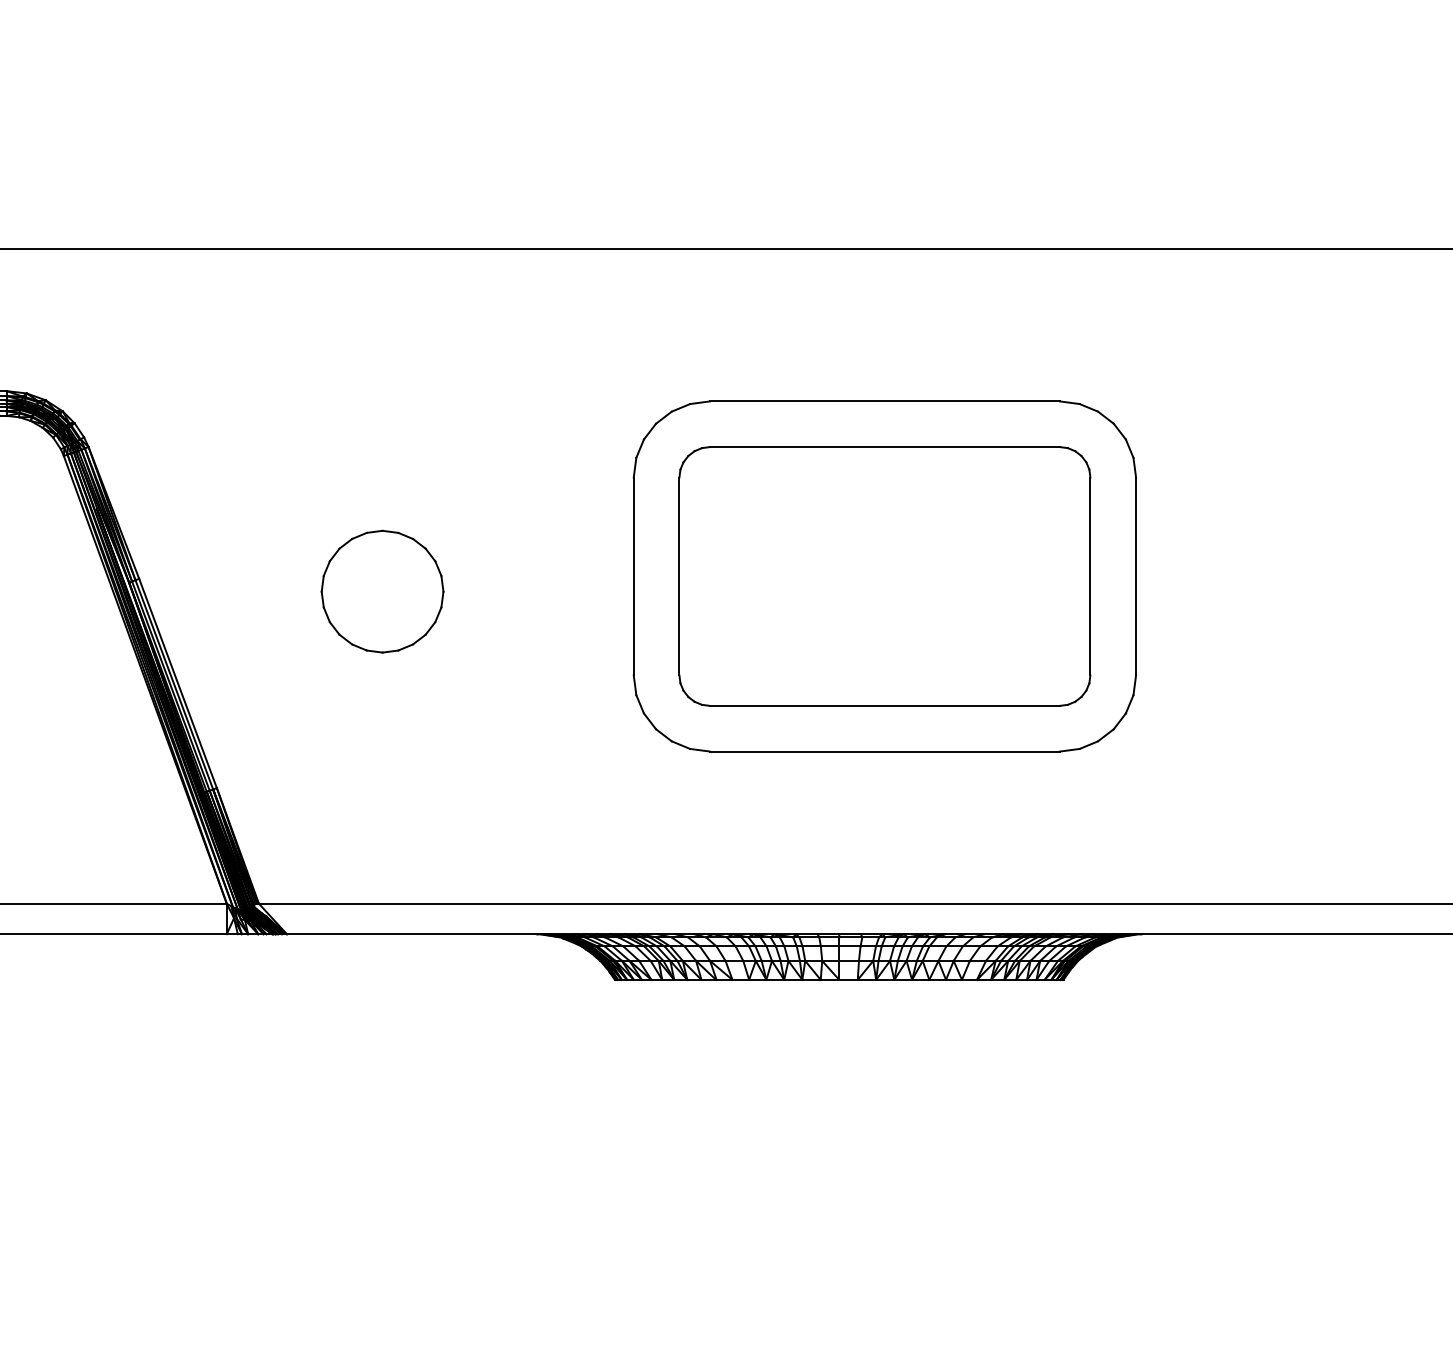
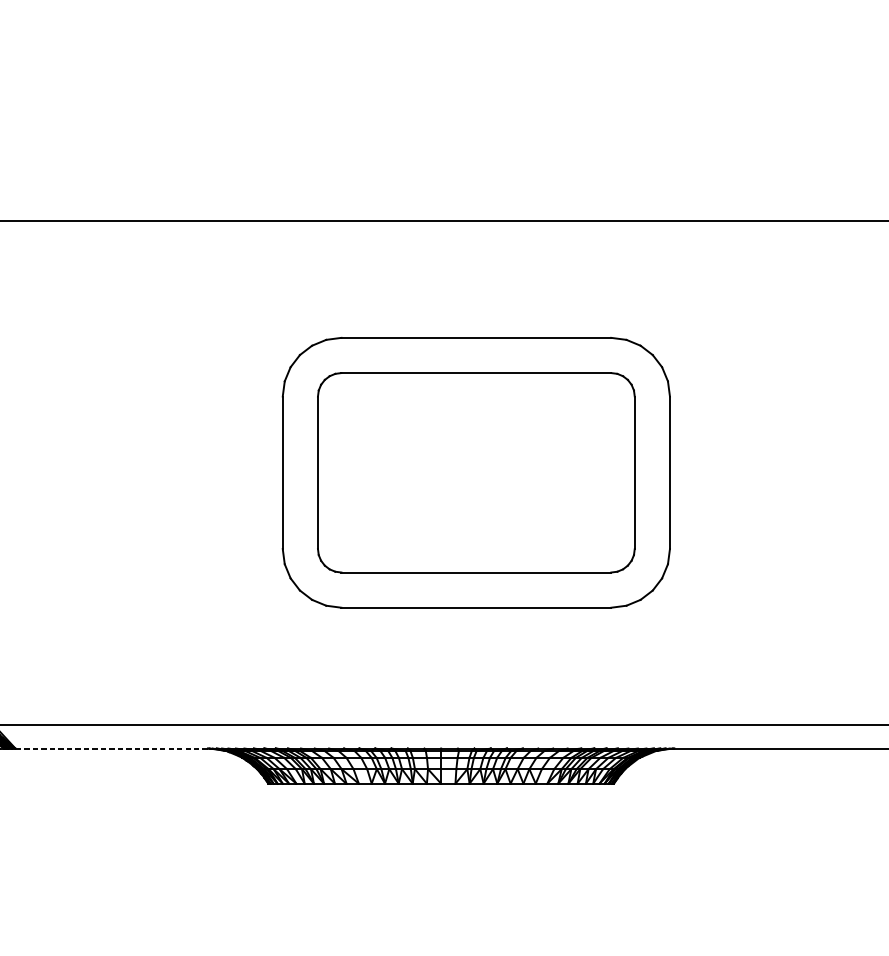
part: (382, 591) -> (89, 484), removed
line: (411, 934) -> (111, 748), solid -> dashed

